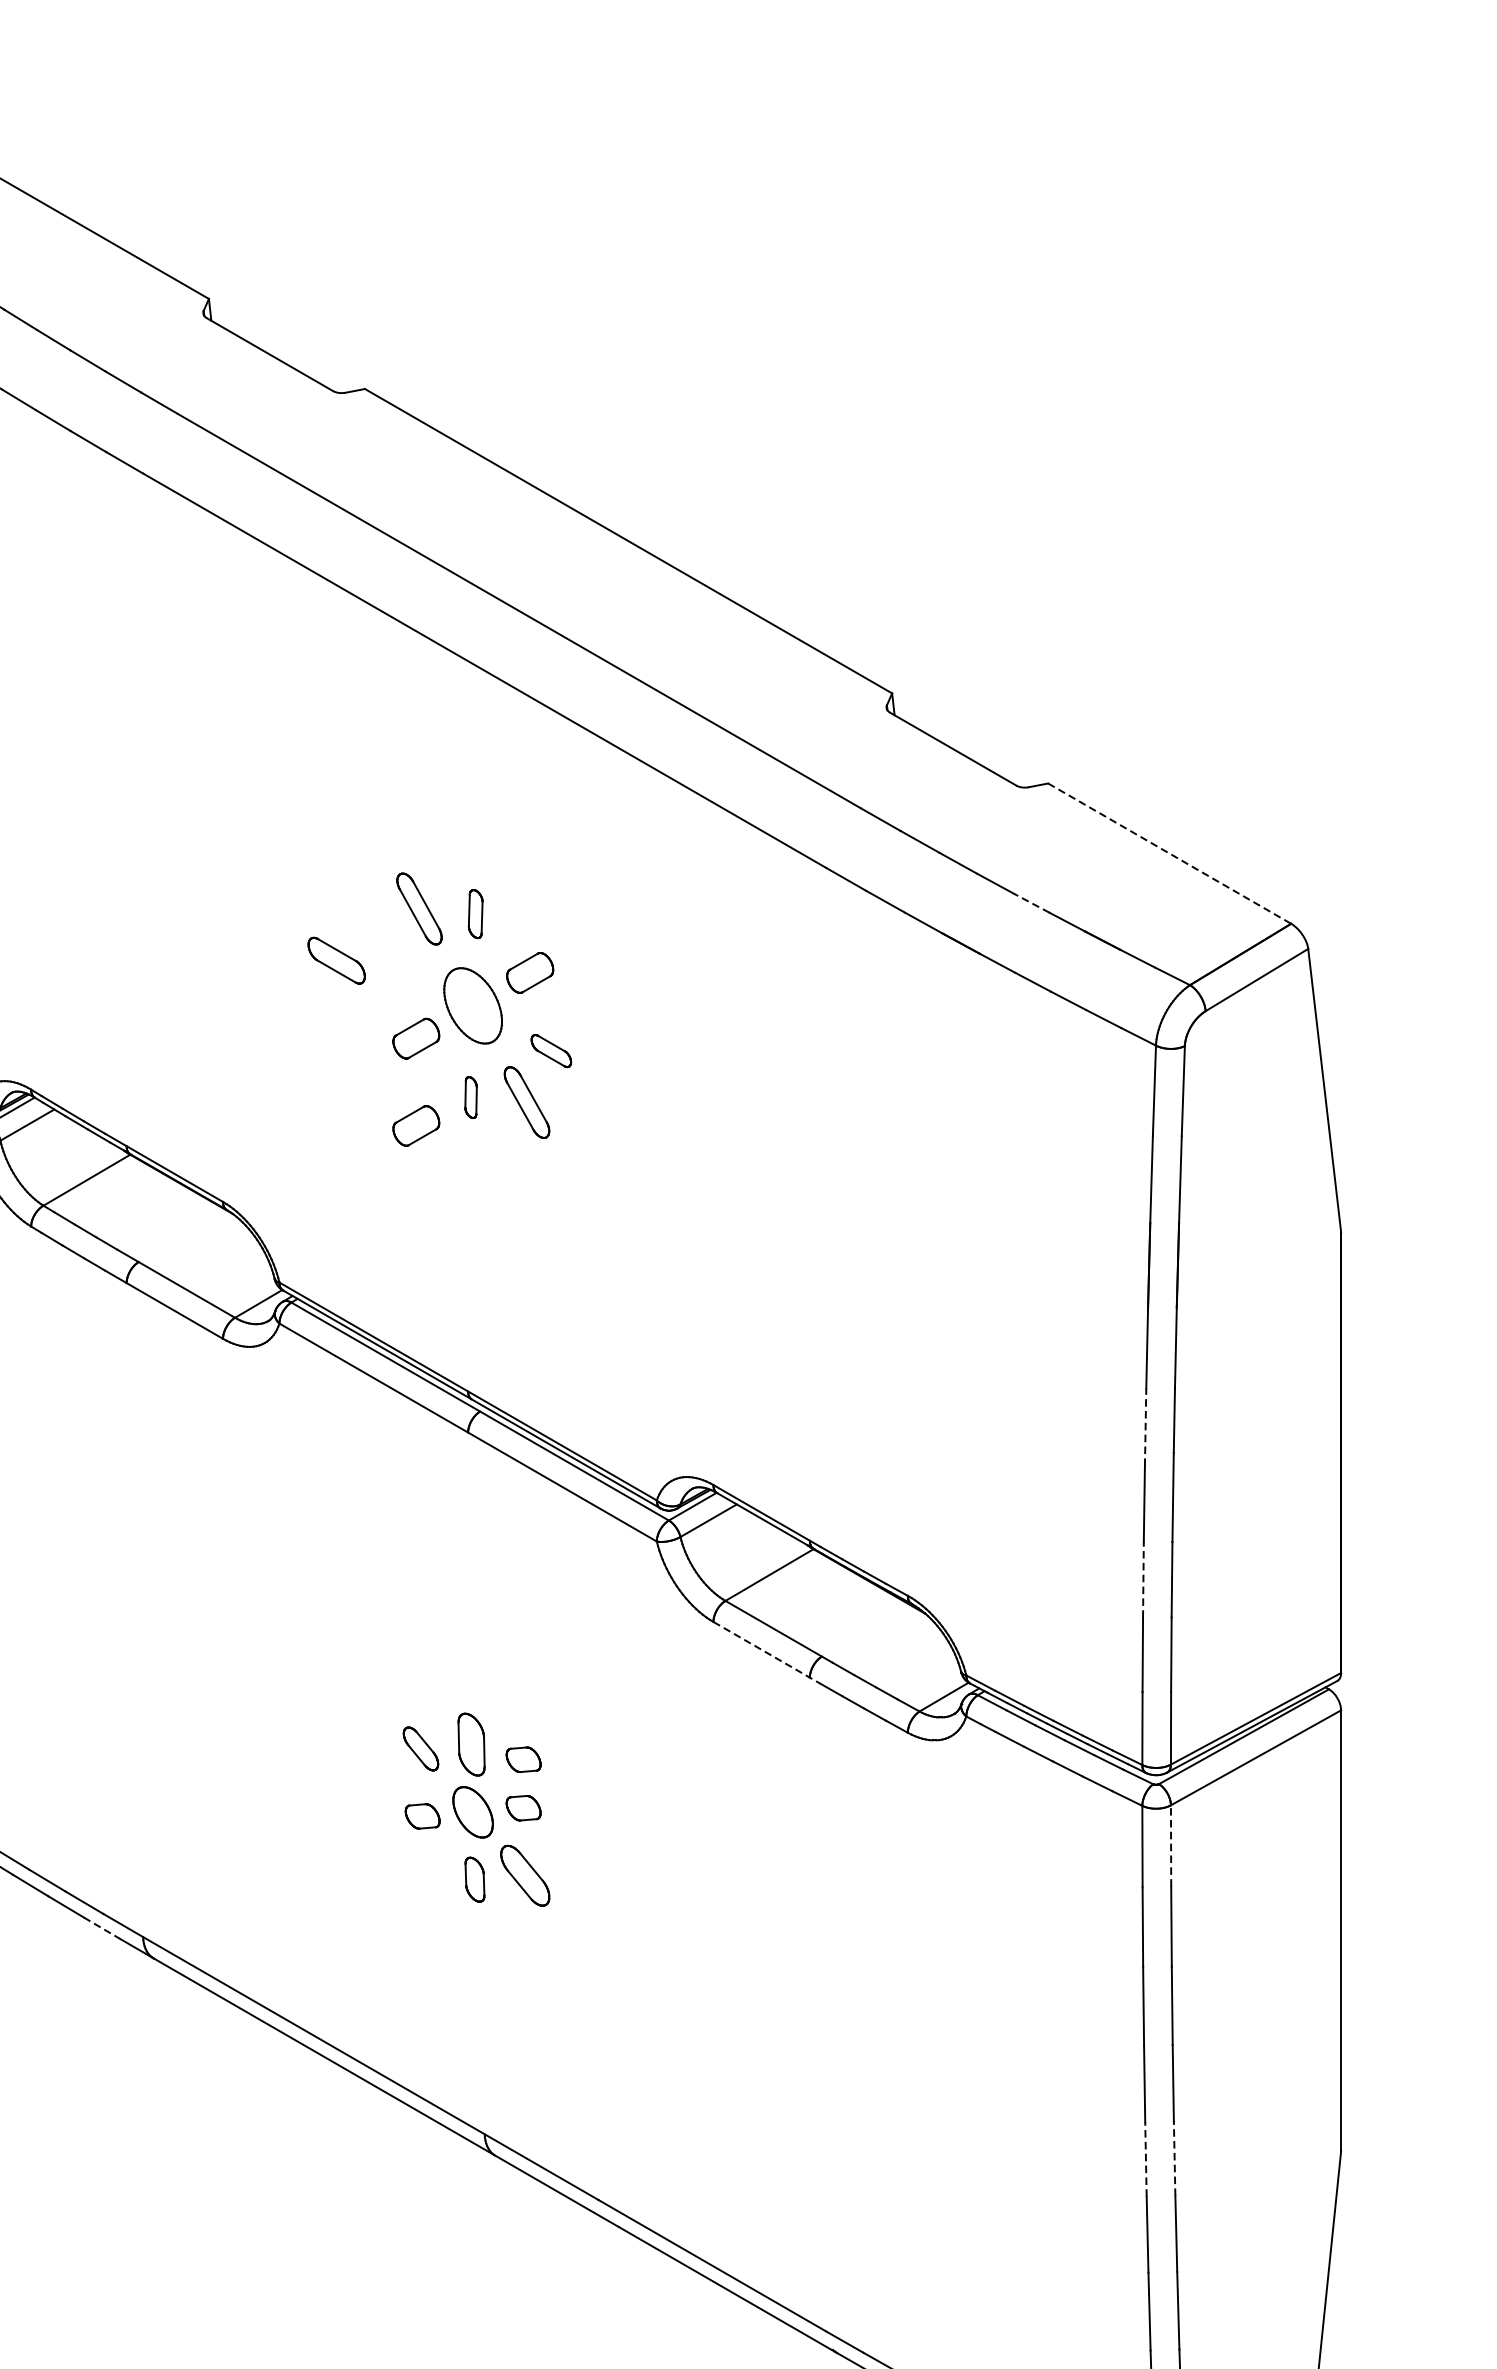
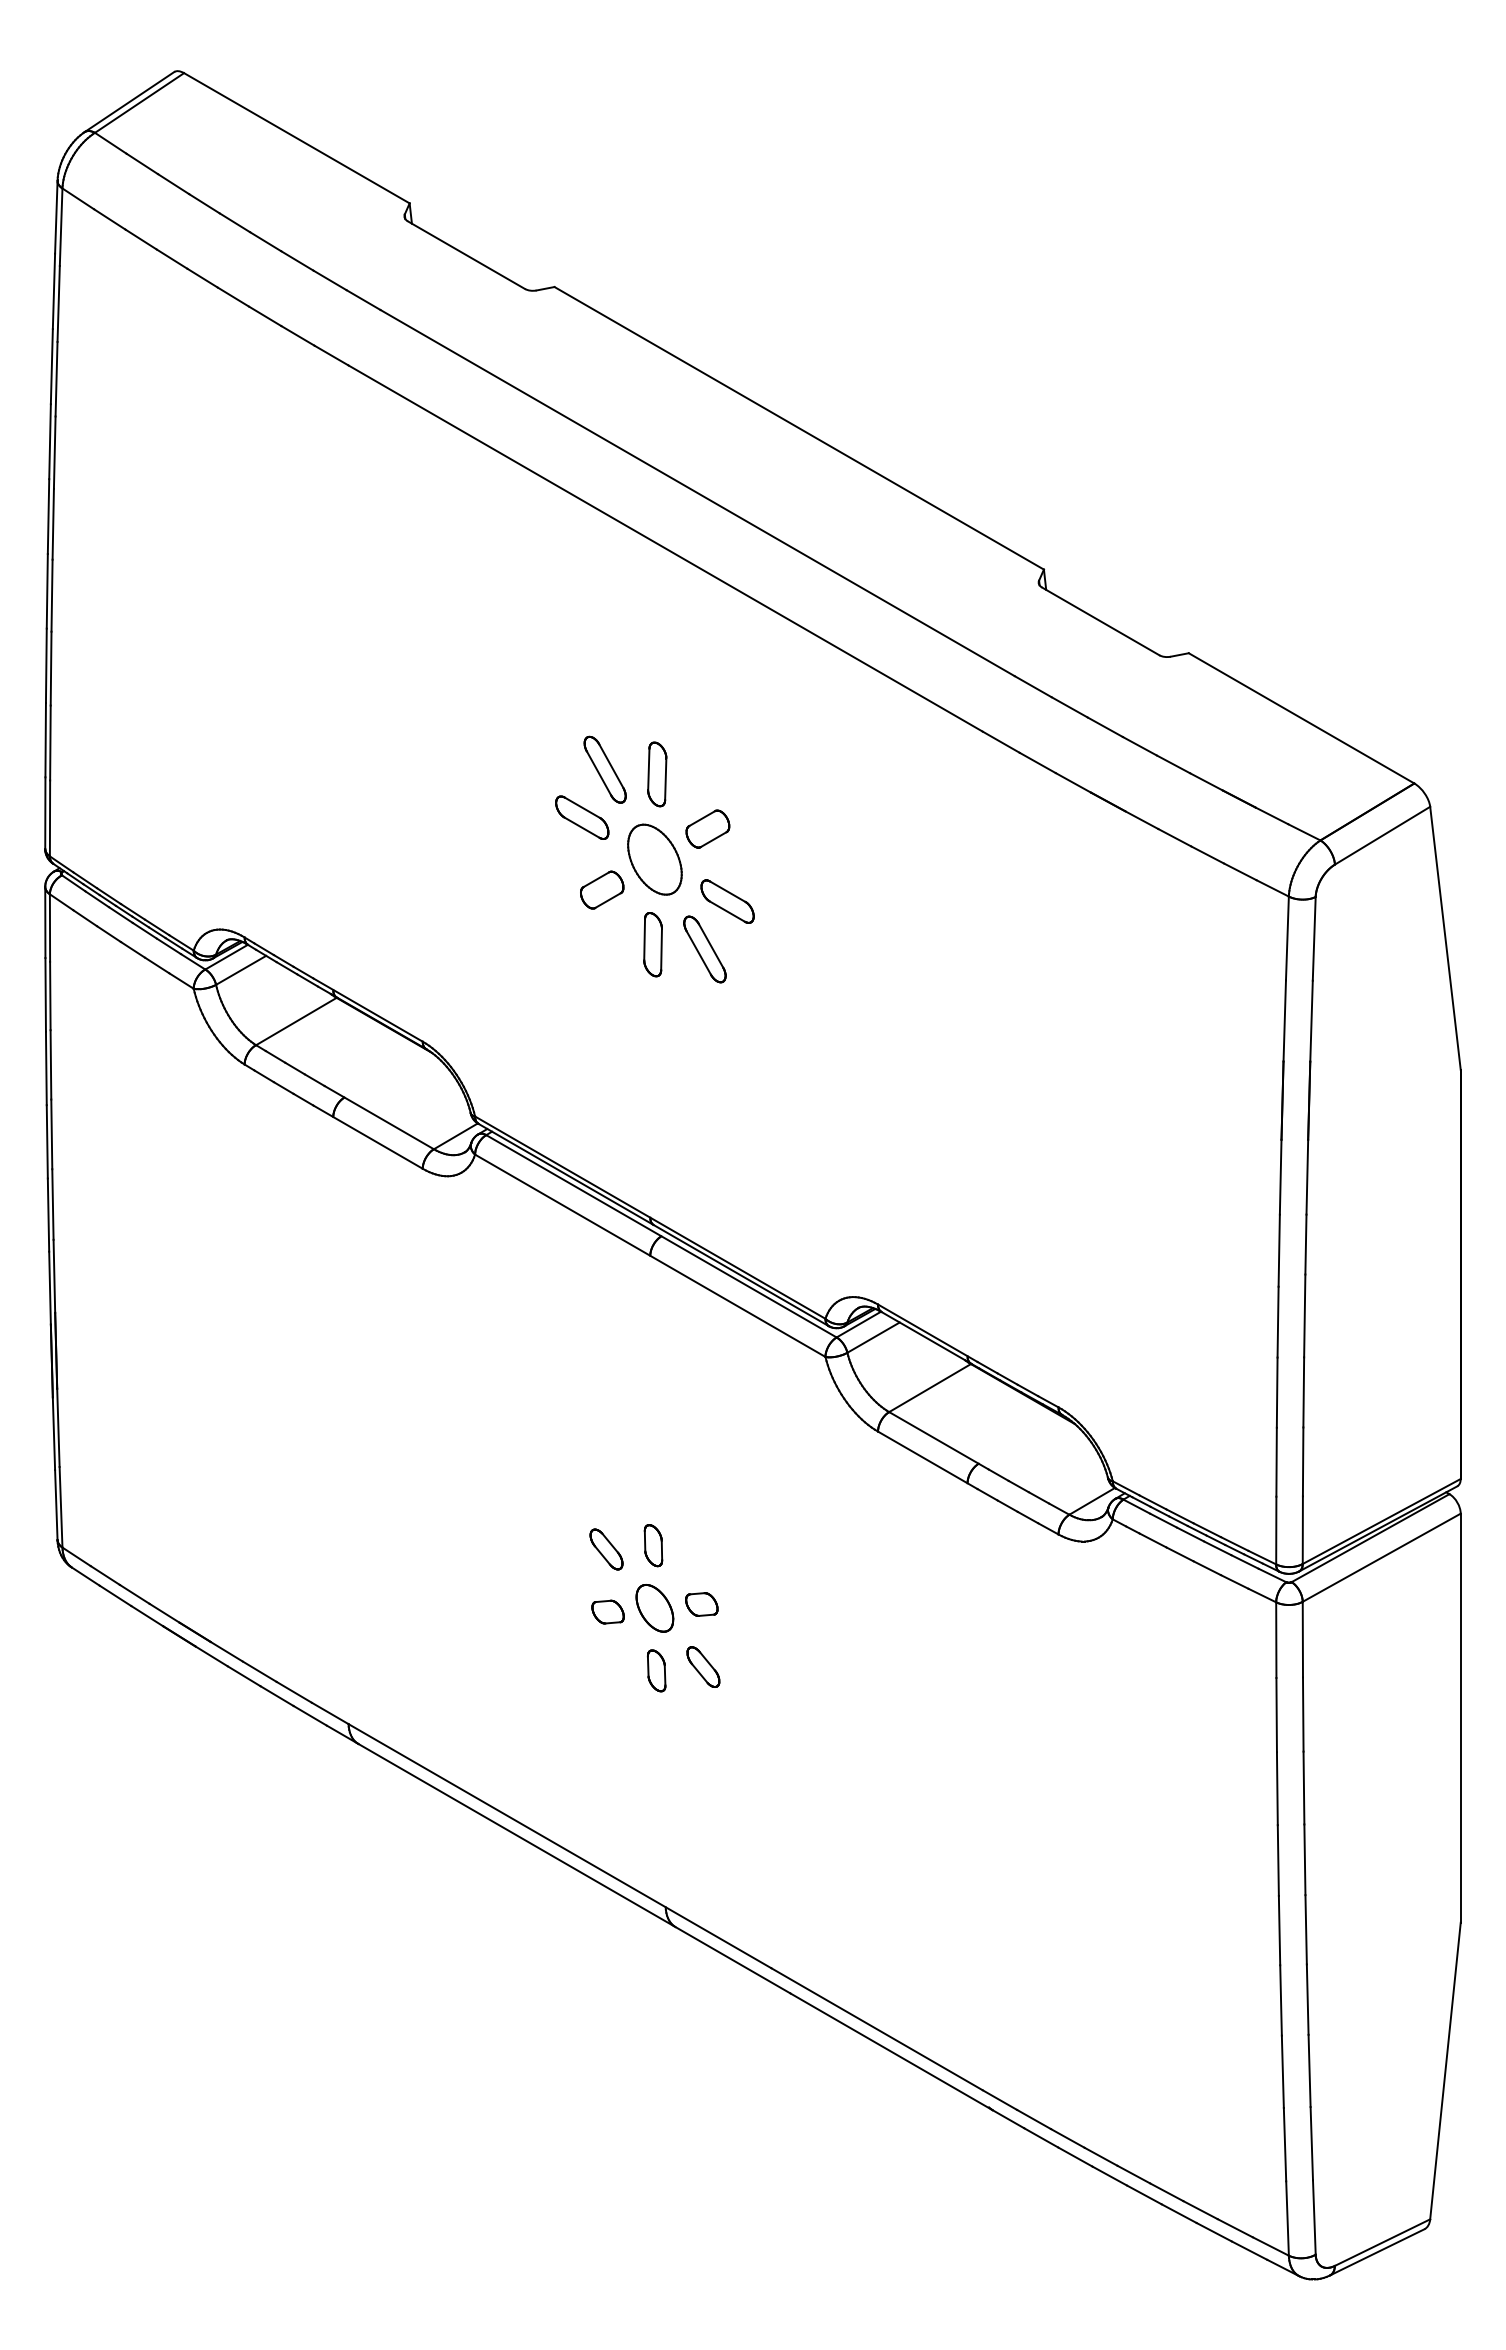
line: (1170, 853) -> (1302, 718), dashed -> solid
line: (1031, 903) -> (1173, 764), dashed -> solid
part: (475, 914) -> (657, 774), size x1.43
part: (336, 960) -> (582, 817), moved
part: (551, 1050) -> (727, 901), size x1.43
part: (470, 1097) -> (652, 944), size x1.67
part: (416, 1125) -> (602, 970), removed
line: (1145, 1426) -> (1279, 1250), dashed -> solid
line: (1143, 1579) -> (1277, 1392), dashed -> solid
line: (767, 1653) -> (928, 1460), dashed -> solid
part: (471, 1744) -> (653, 1545), size x0.71
part: (523, 1759) -> (701, 1559), removed
line: (1170, 1845) -> (1302, 1639), dashed -> solid
part: (525, 1874) -> (703, 1666), size x0.71
line: (102, 1928) -> (310, 1716), dashed -> solid
line: (1174, 2158) -> (1306, 1929), dashed -> solid
line: (1145, 2159) -> (1279, 1930), dashed -> solid

